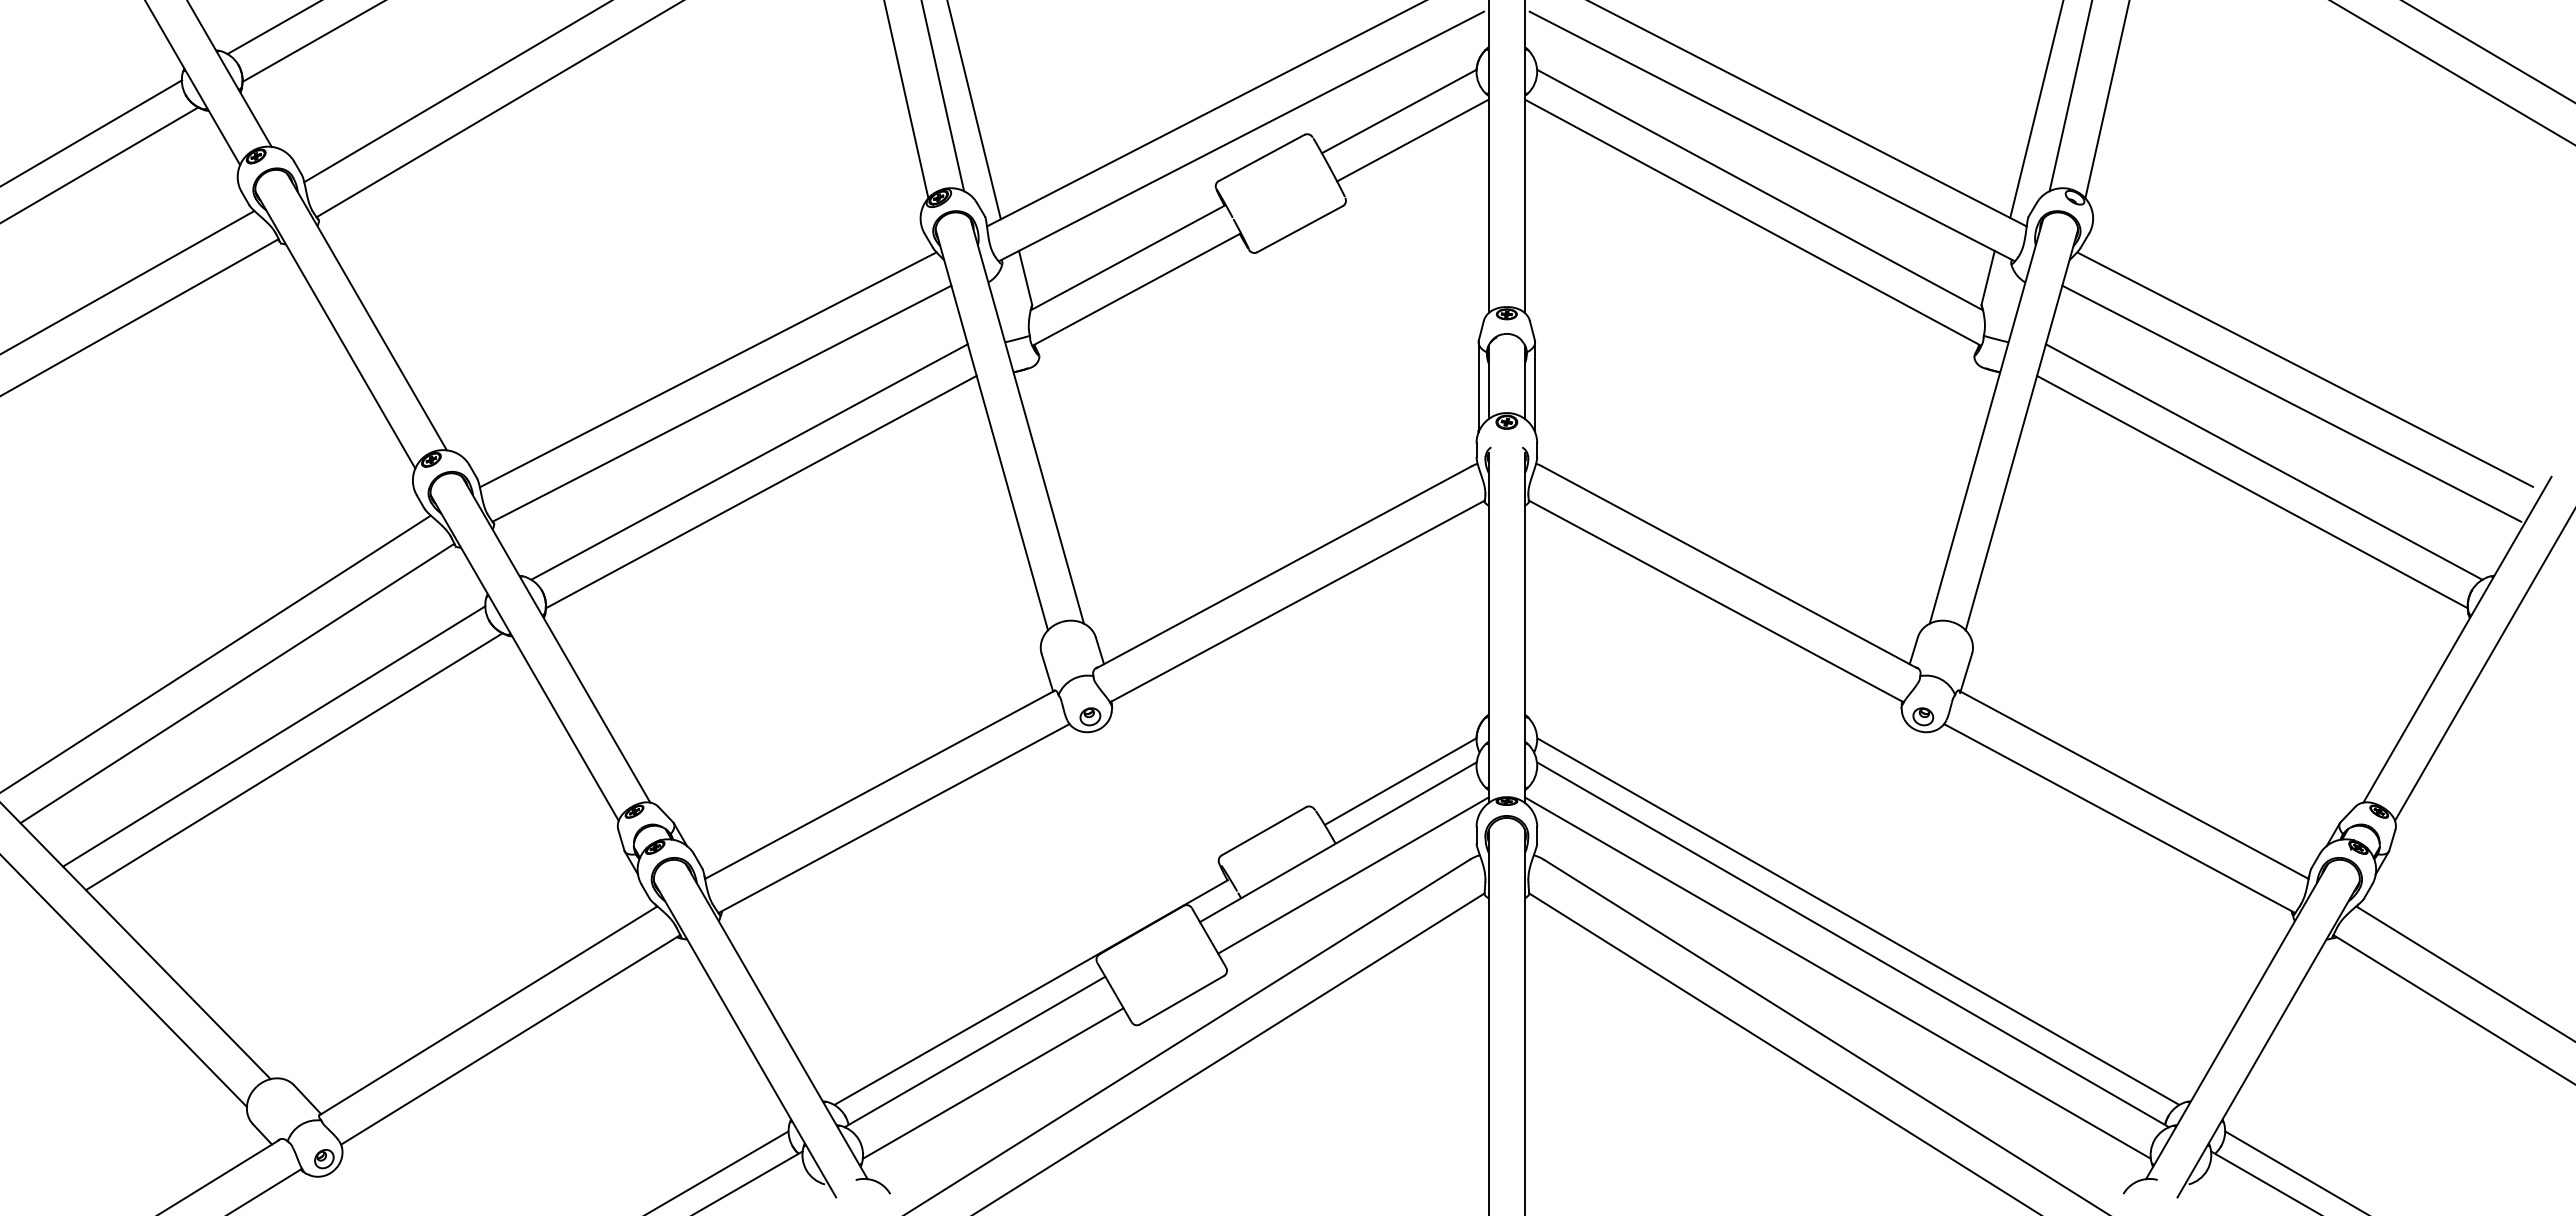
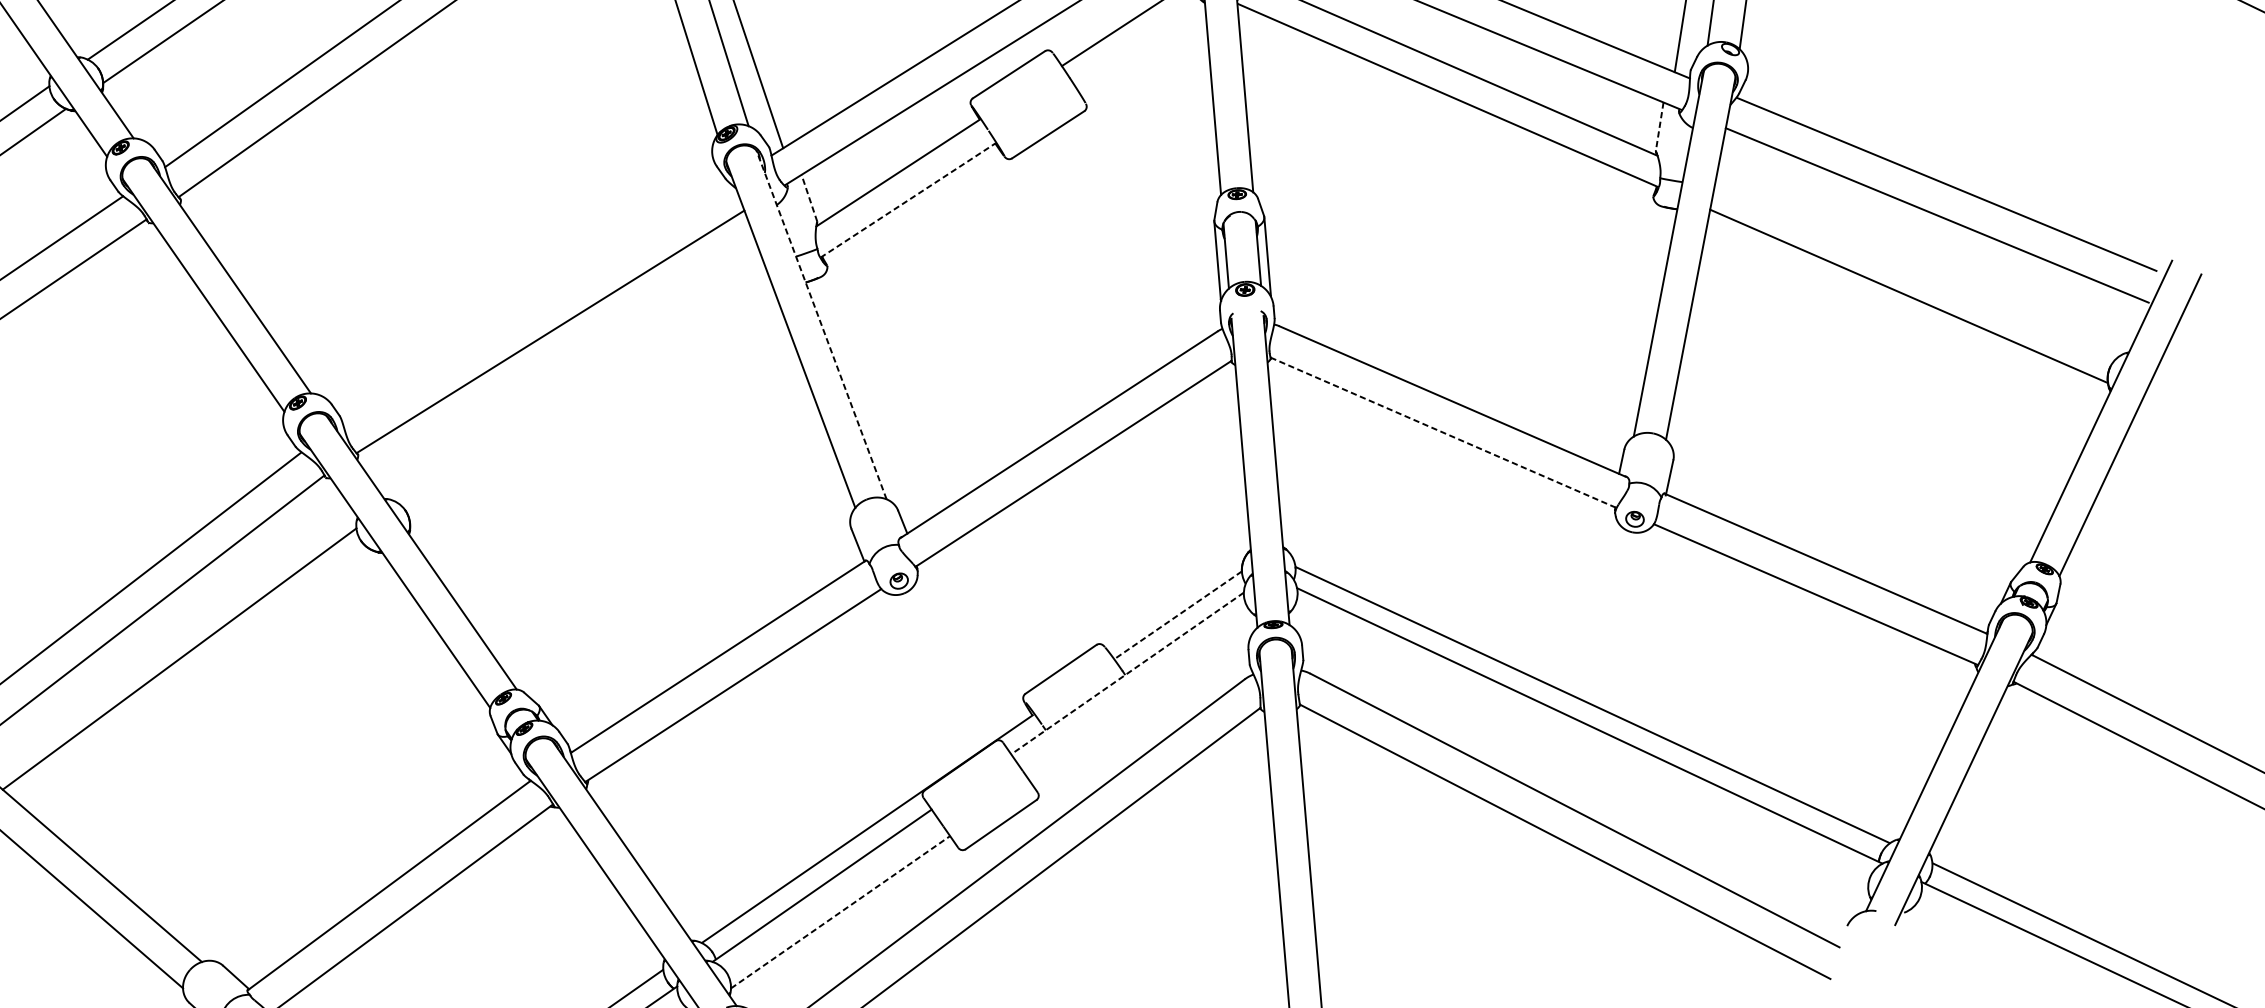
line: (1412, 140) -> (1140, 48), removed
line: (1988, 277) -> (1659, 126), solid -> dashed
line: (1025, 278) -> (809, 198), solid -> dashed
line: (1136, 289) -> (908, 200), solid -> dashed
line: (707, 369) -> (535, 302), removed
line: (1027, 420) -> (821, 324), solid -> dashed
line: (749, 461) -> (579, 380), removed
line: (2263, 461) -> (1916, 268), removed
line: (761, 491) -> (591, 406), removed
line: (1716, 601) -> (1443, 432), solid -> dashed
line: (294, 761) -> (199, 679), removed
line: (1400, 781) -> (1177, 615), solid -> dashed
line: (1338, 842) -> (1127, 673), solid -> dashed
line: (1353, 875) -> (1143, 701), removed
line: (1837, 977) -> (1578, 755), removed
line: (993, 1083) -> (840, 912), solid -> dashed

